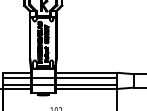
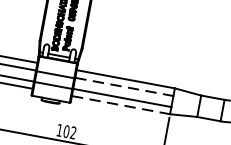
line: (86, 77) -> (124, 86), solid -> dashed
line: (86, 89) -> (121, 105), solid -> dashed

